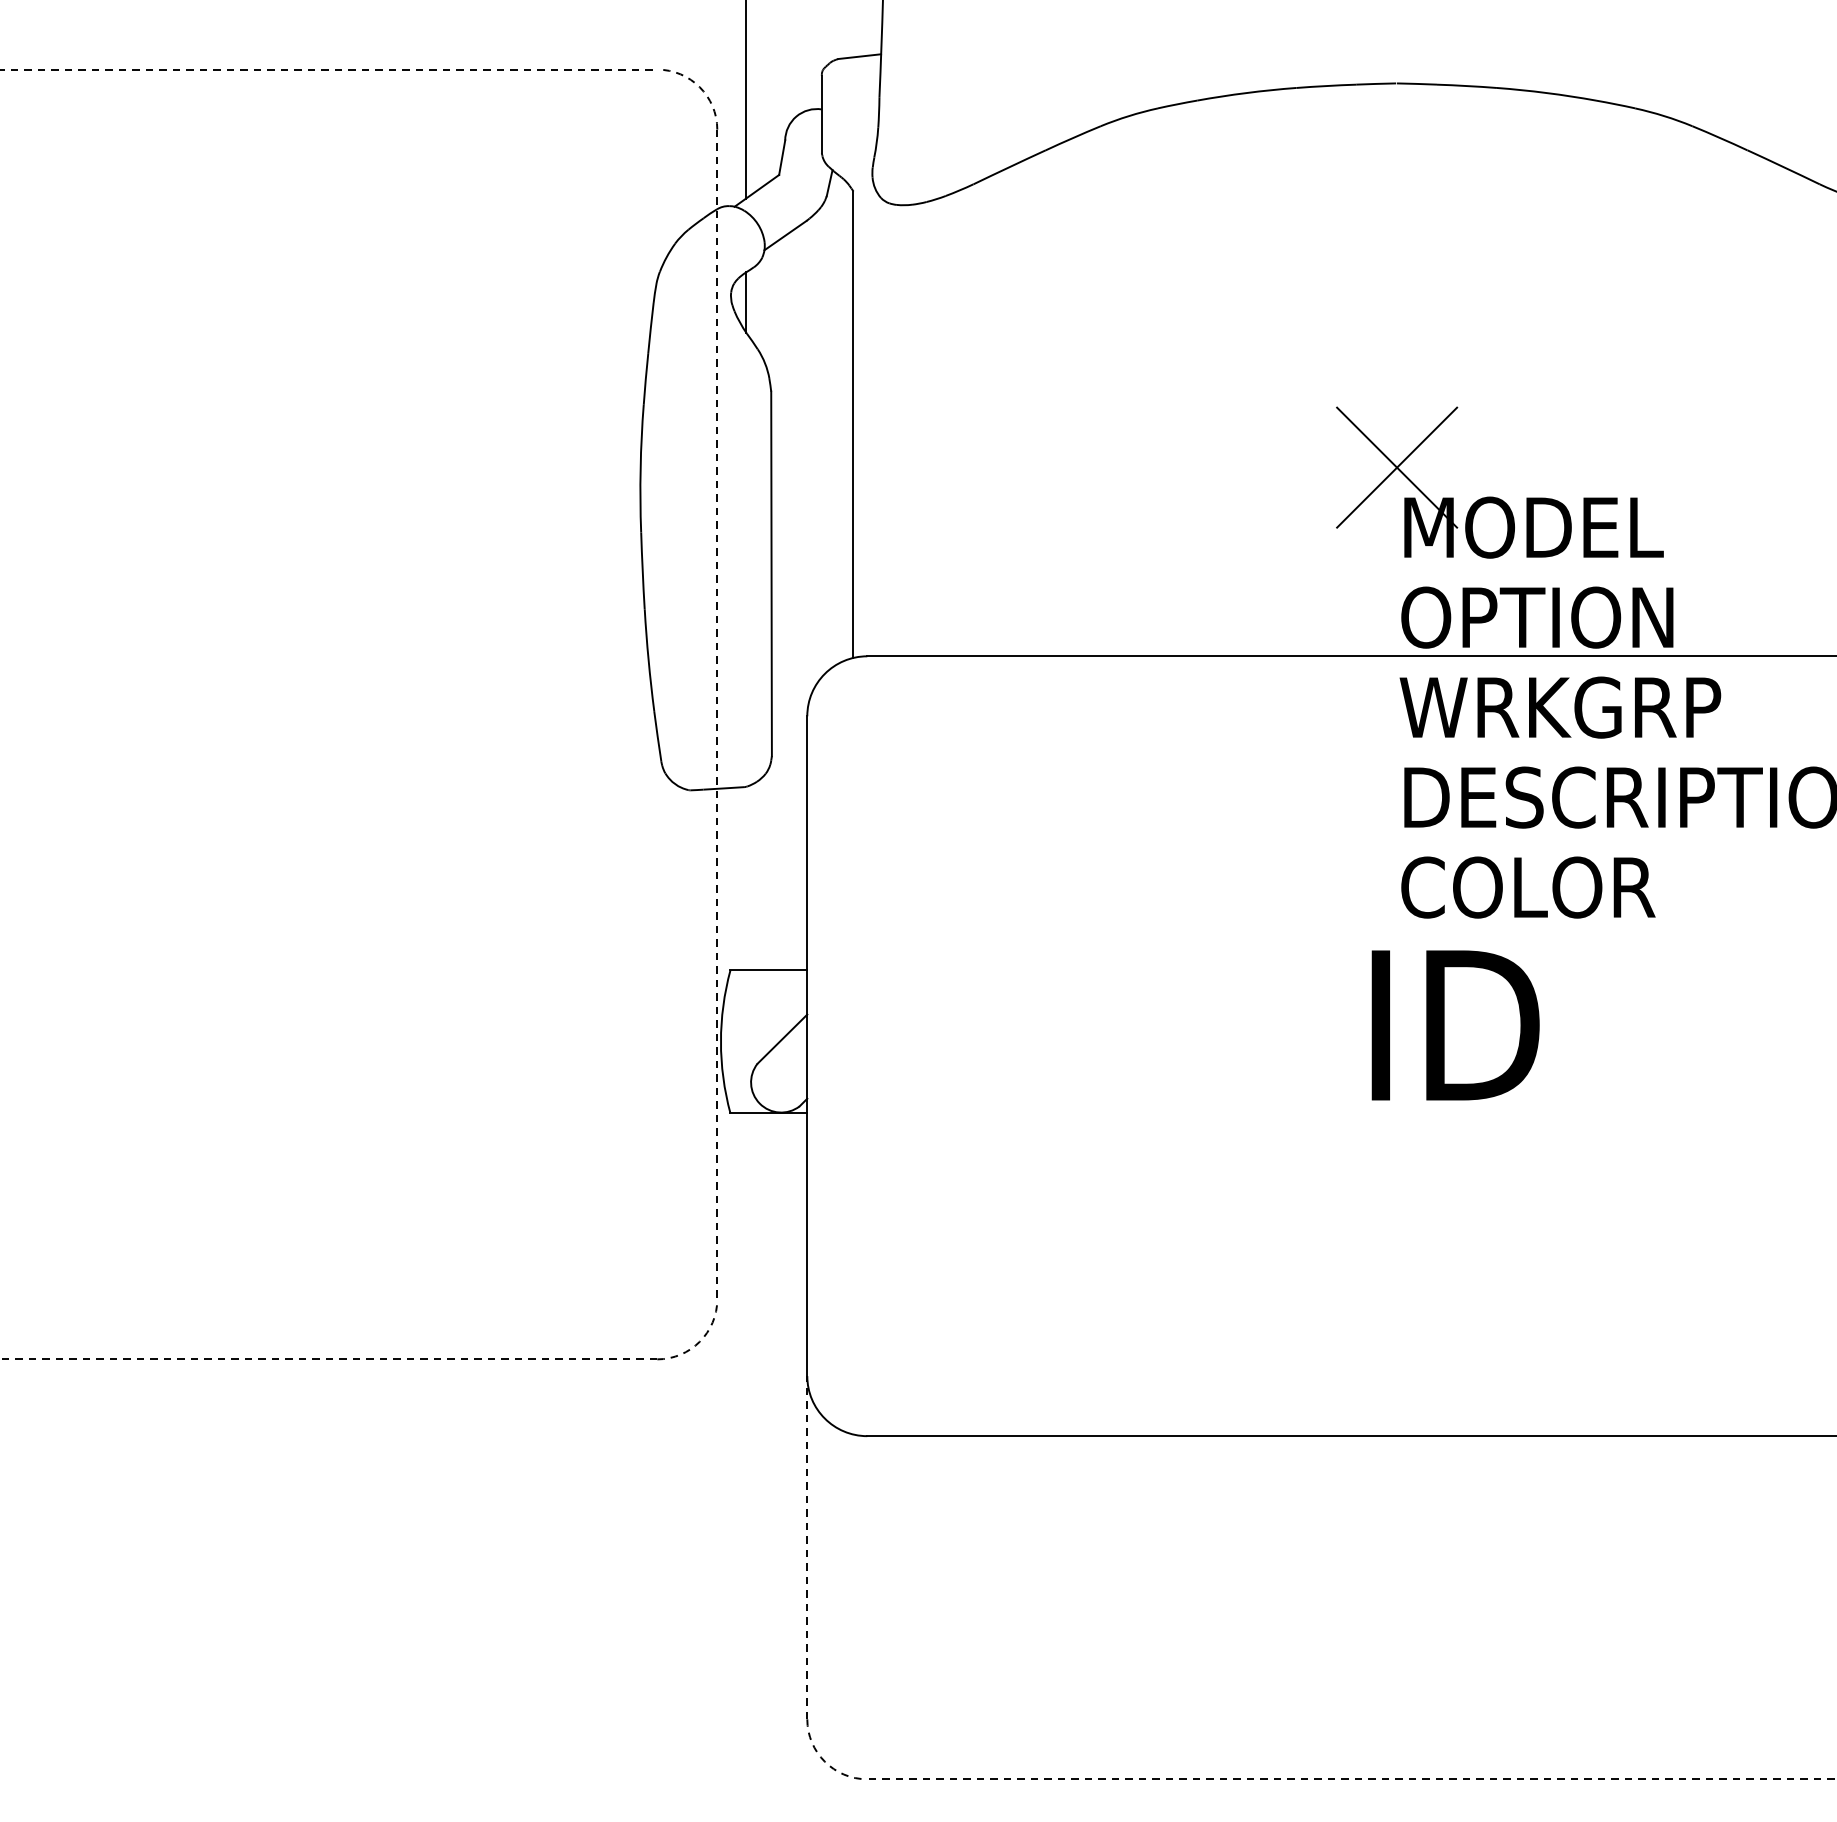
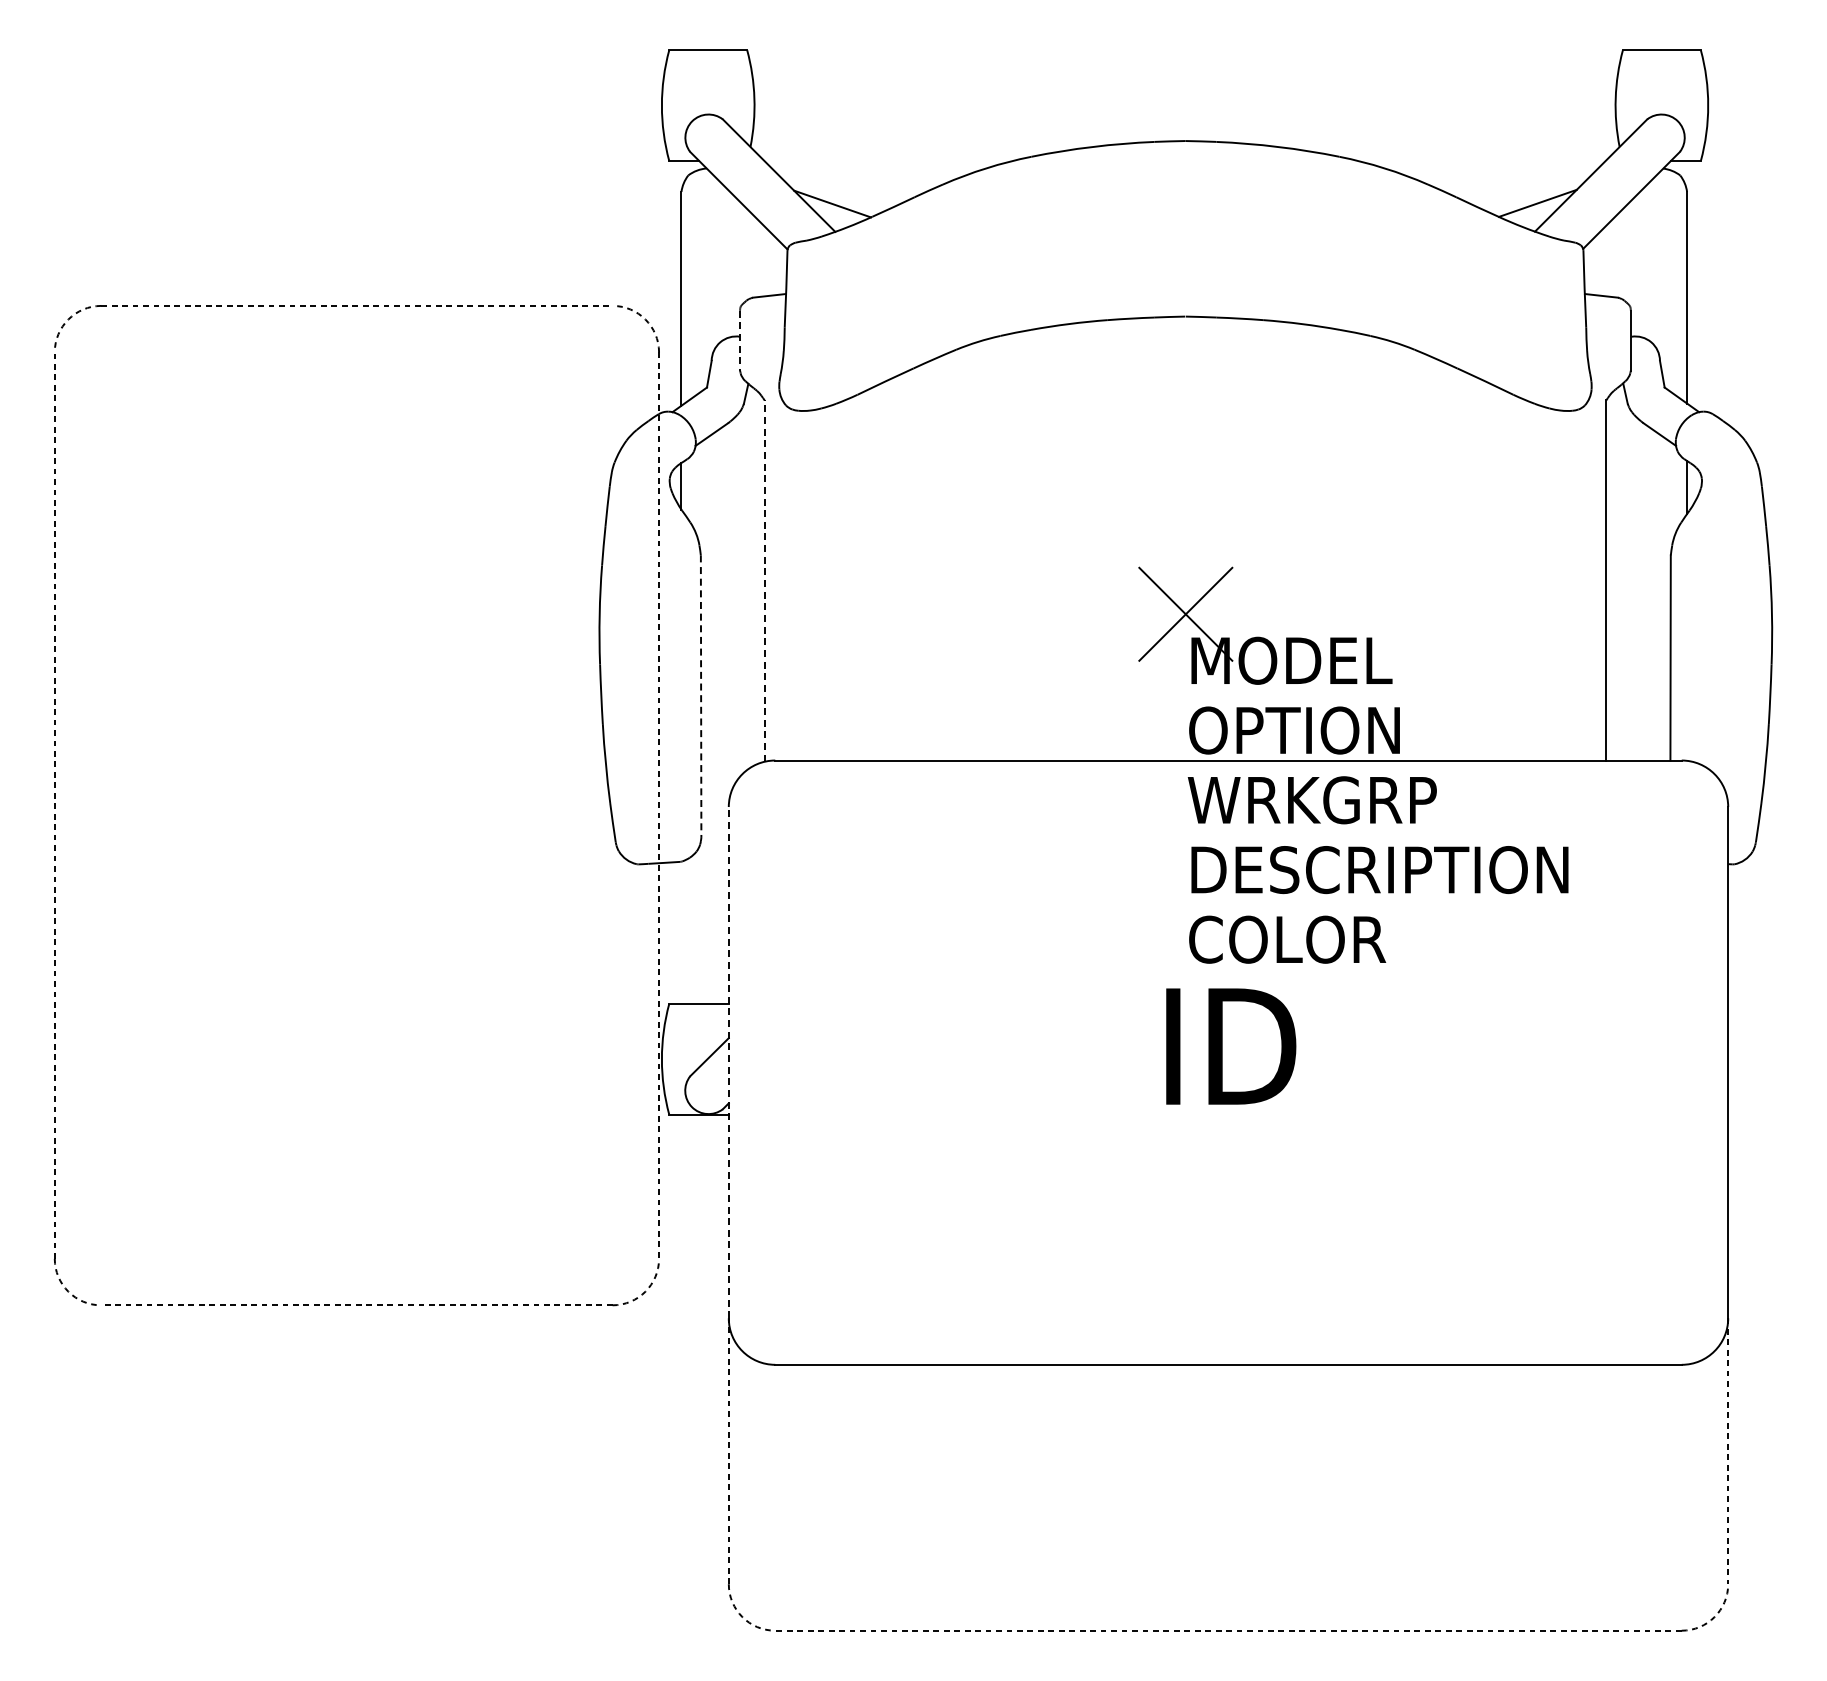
line: (822, 114) -> (740, 340), solid -> dashed
line: (853, 425) -> (764, 581), solid -> dashed
line: (772, 574) -> (701, 697), solid -> dashed
line: (806, 1046) -> (728, 1062), solid -> dashed

